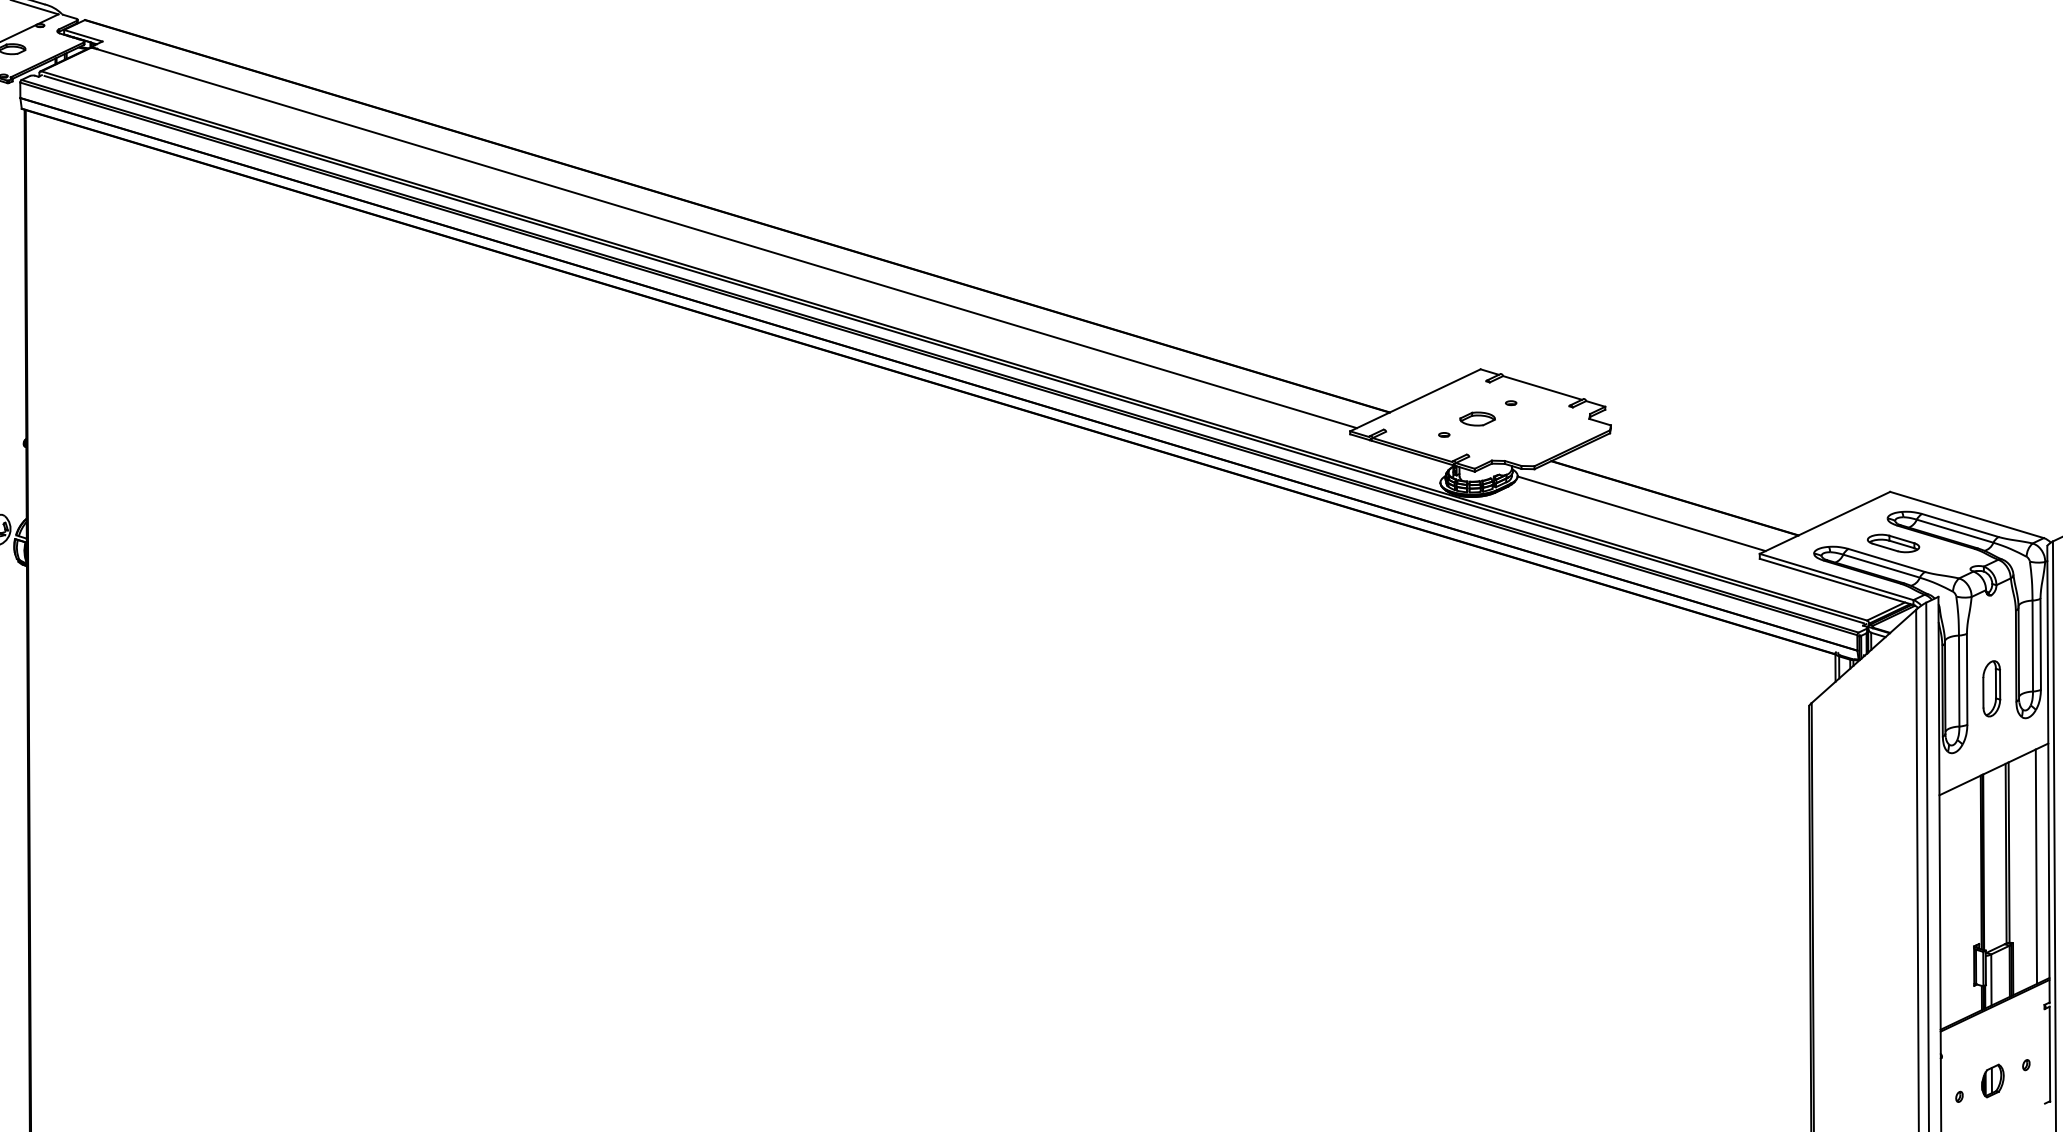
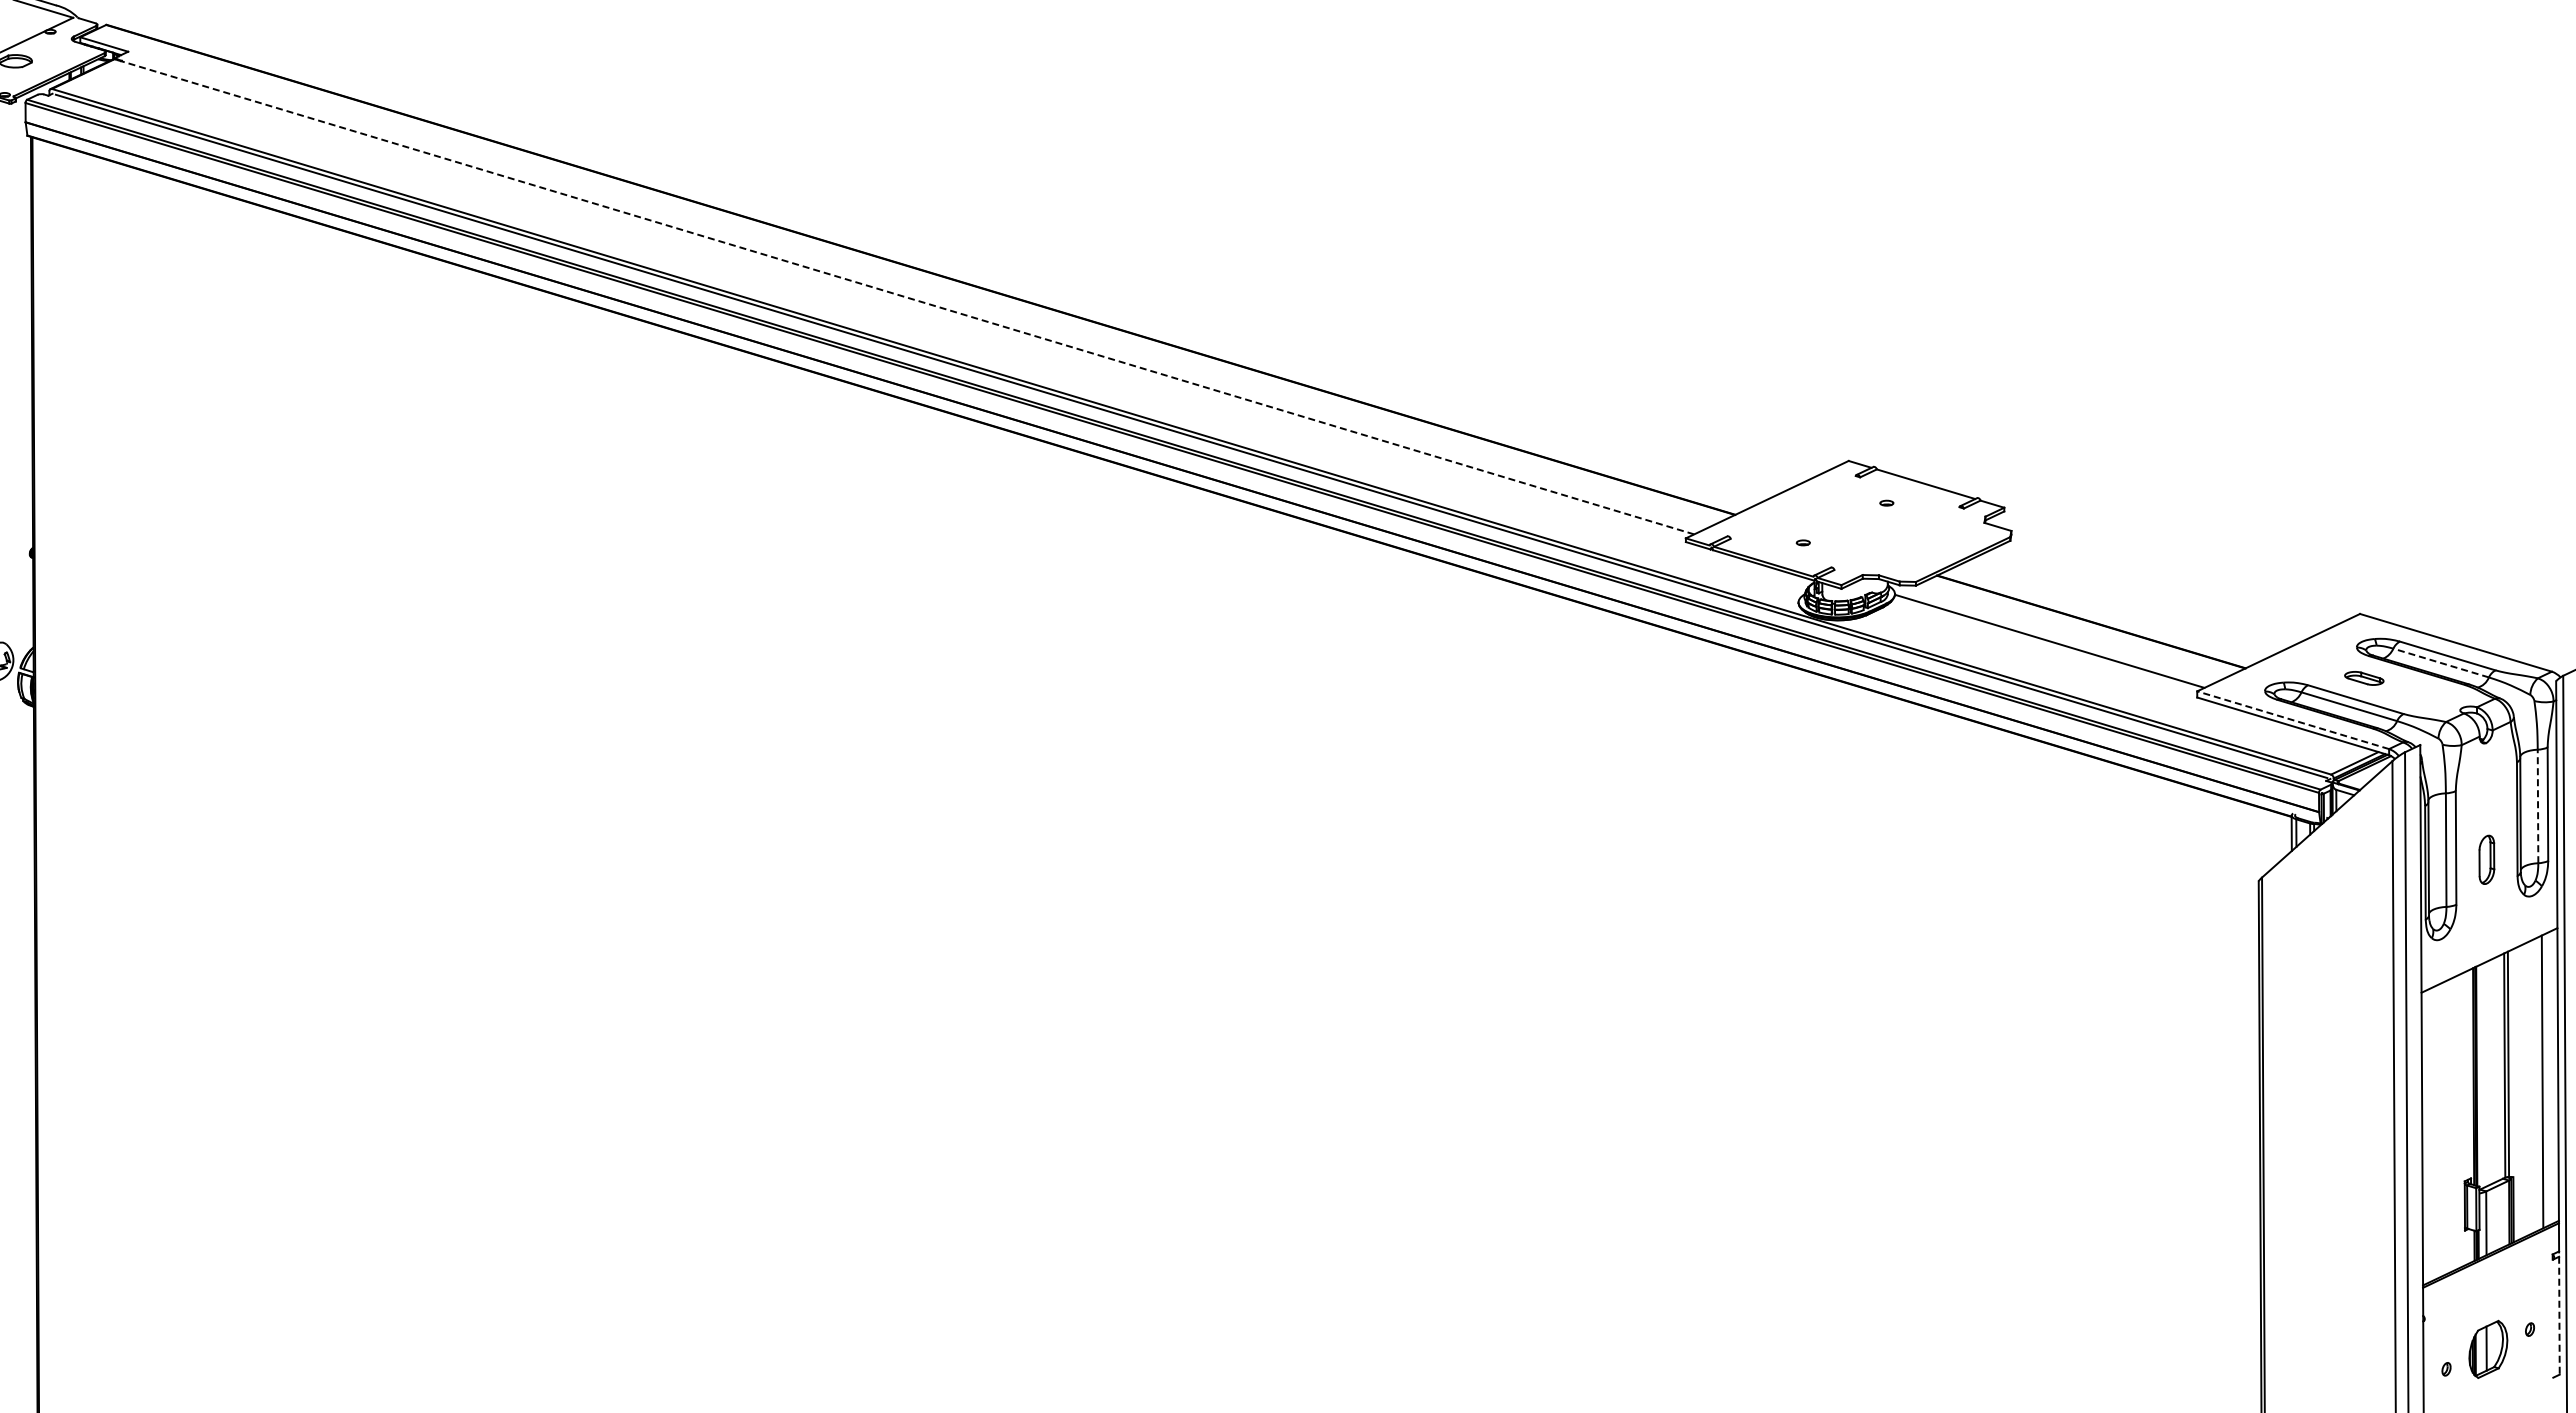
line: (724, 237) -> (904, 296), solid -> dashed
part: (1477, 419) -> (1844, 523), removed
line: (1955, 531) -> (2441, 663), solid -> dashed
part: (1893, 543) -> (2364, 678), size x0.6
line: (1836, 577) -> (2292, 720), solid -> dashed
line: (2033, 646) -> (2538, 806), solid -> dashed
part: (1991, 688) -> (2486, 859), size x0.7
line: (2049, 1054) -> (2559, 1316), solid -> dashed
part: (1992, 1081) -> (2487, 1349), size x1.4

